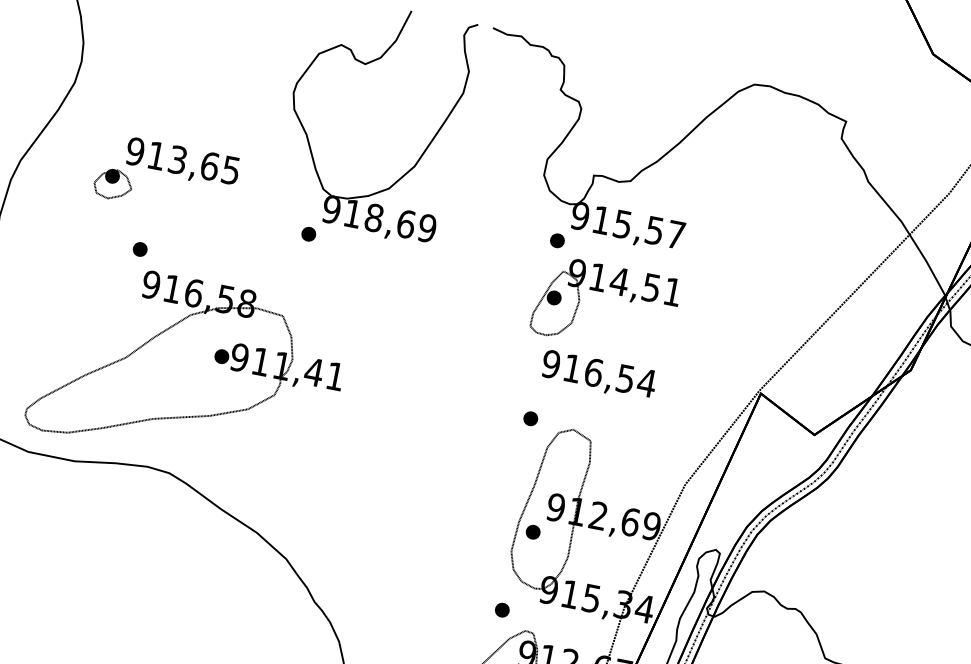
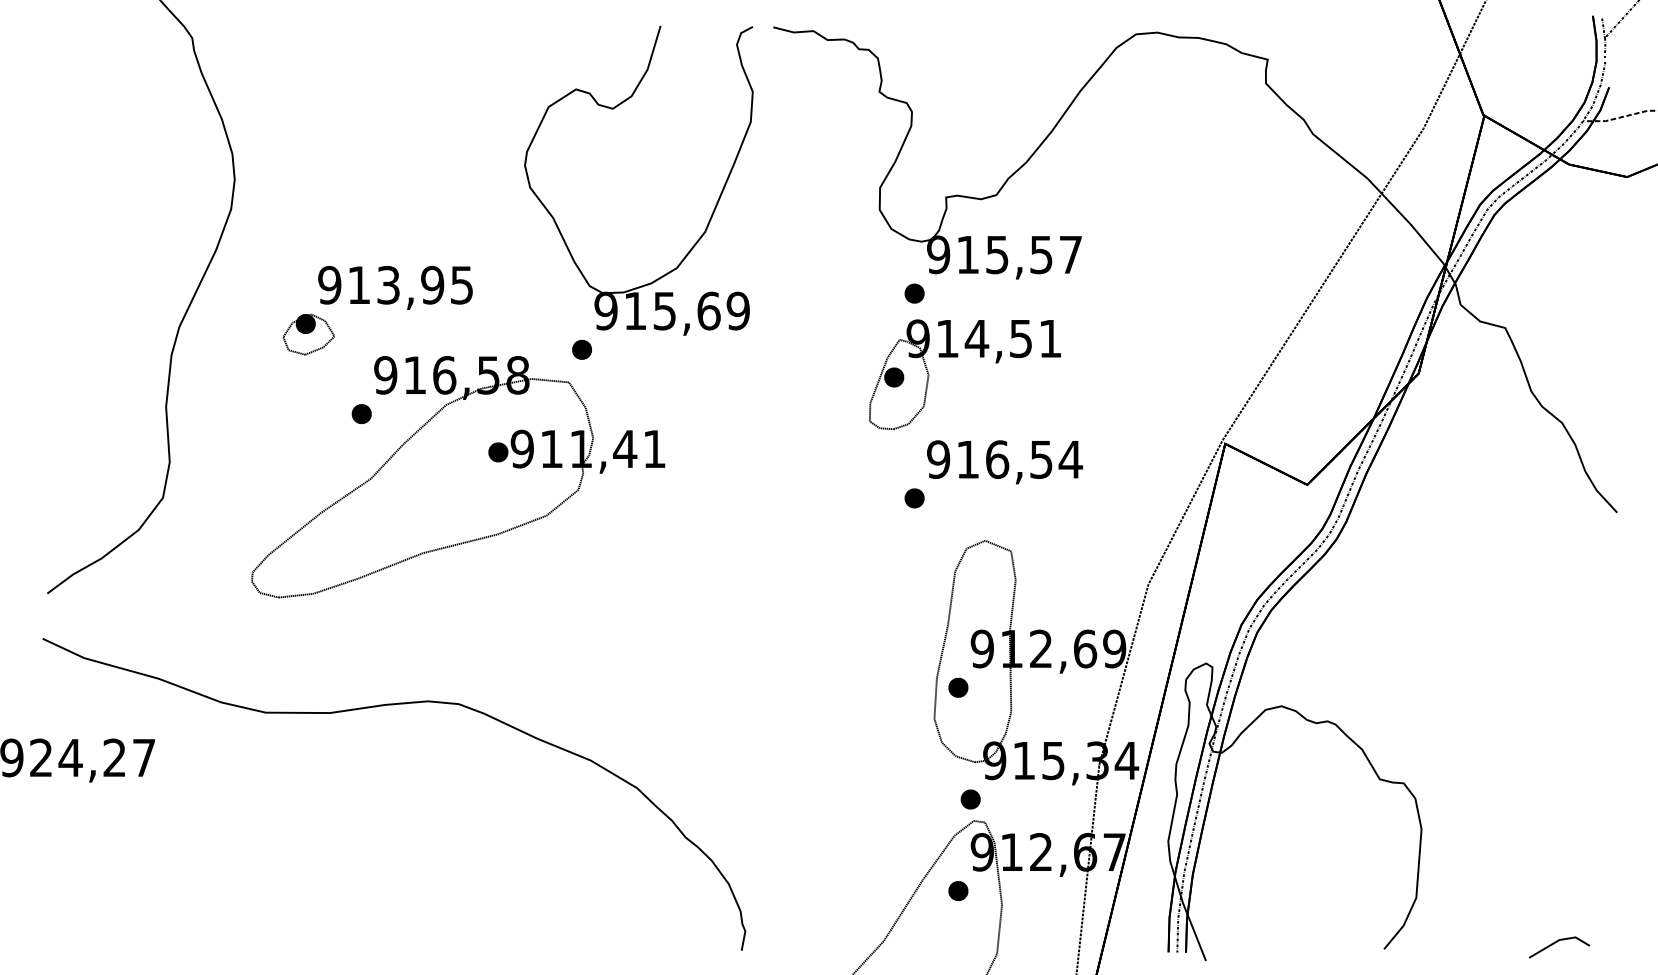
text: (209, 165) -> (432, 284), 913,65 -> 913,95
text: (374, 217) -> (664, 310), 918,69 -> 915,69
part: (602, 292) -> (957, 357), moved
part: (189, 369) -> (458, 477), moved
part: (530, 418) -> (914, 498), moved
part: (502, 610) -> (970, 799), moved

